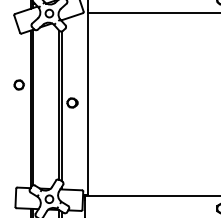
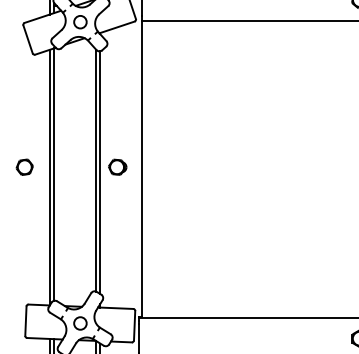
part: (18, 84) -> (23, 166), moved

